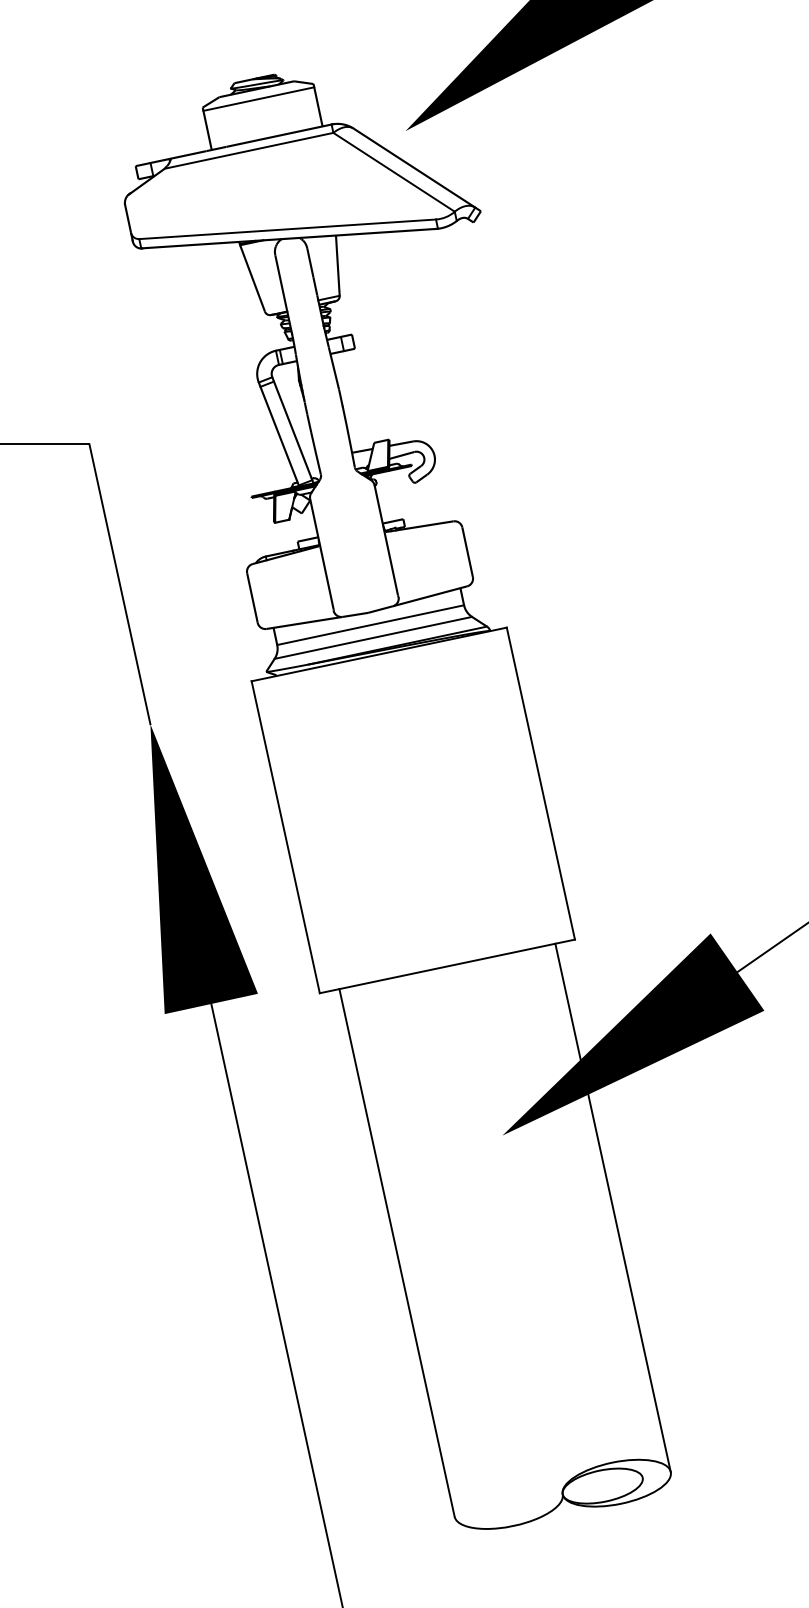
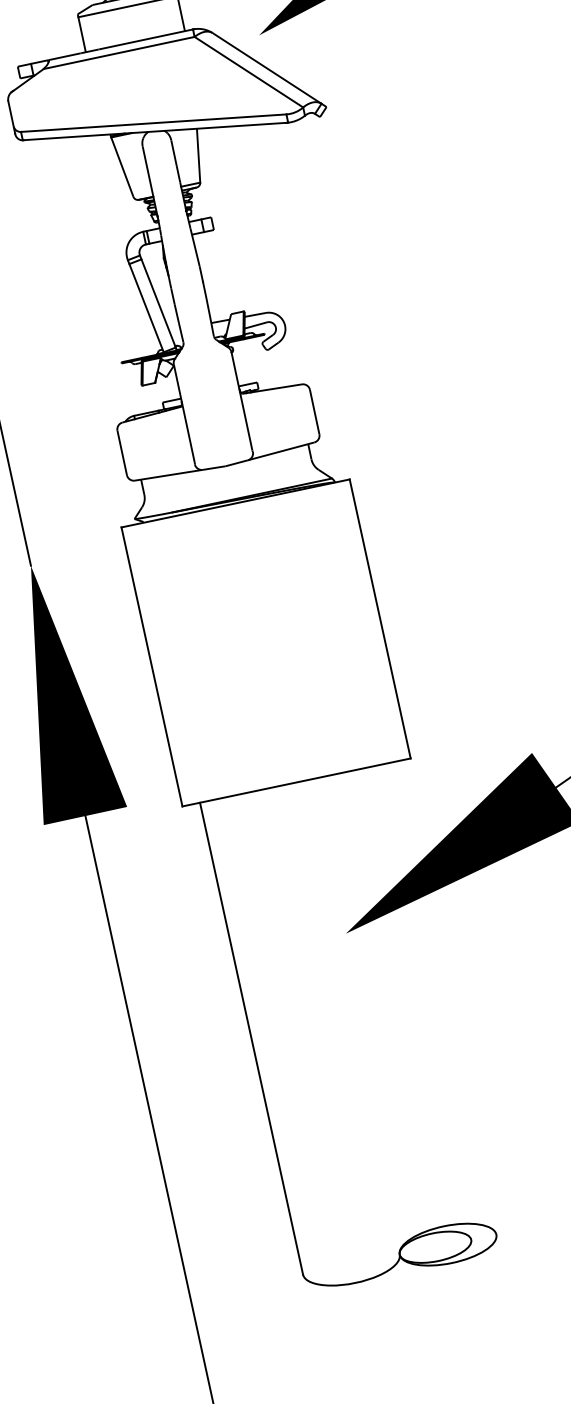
line: (370, 625) -> (227, 477), removed
line: (373, 637) -> (230, 488), removed
line: (612, 1207) -> (444, 998), removed

